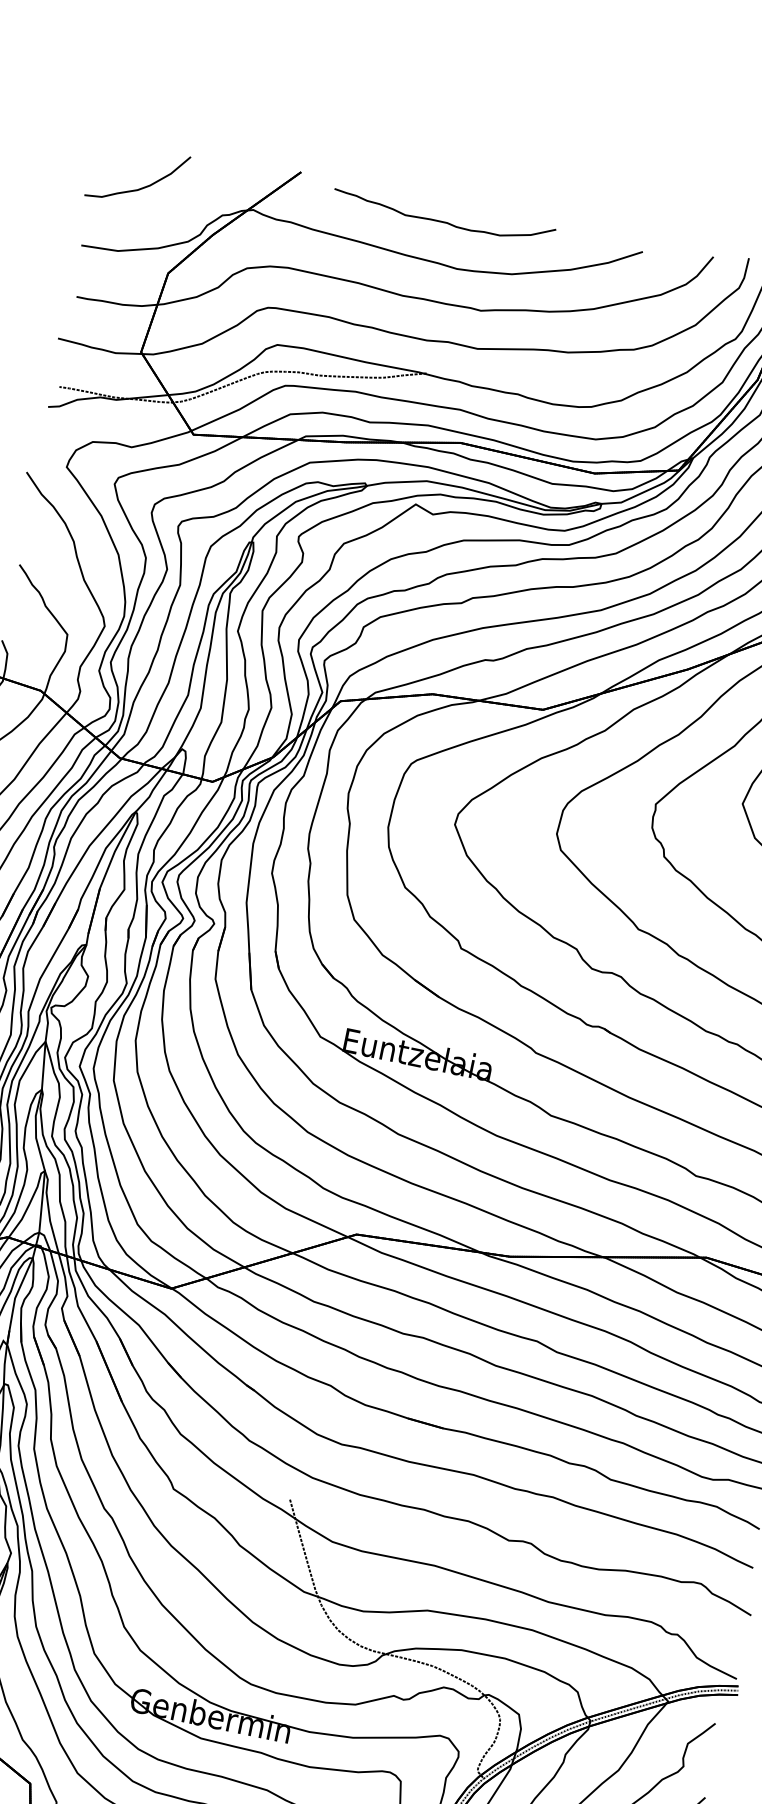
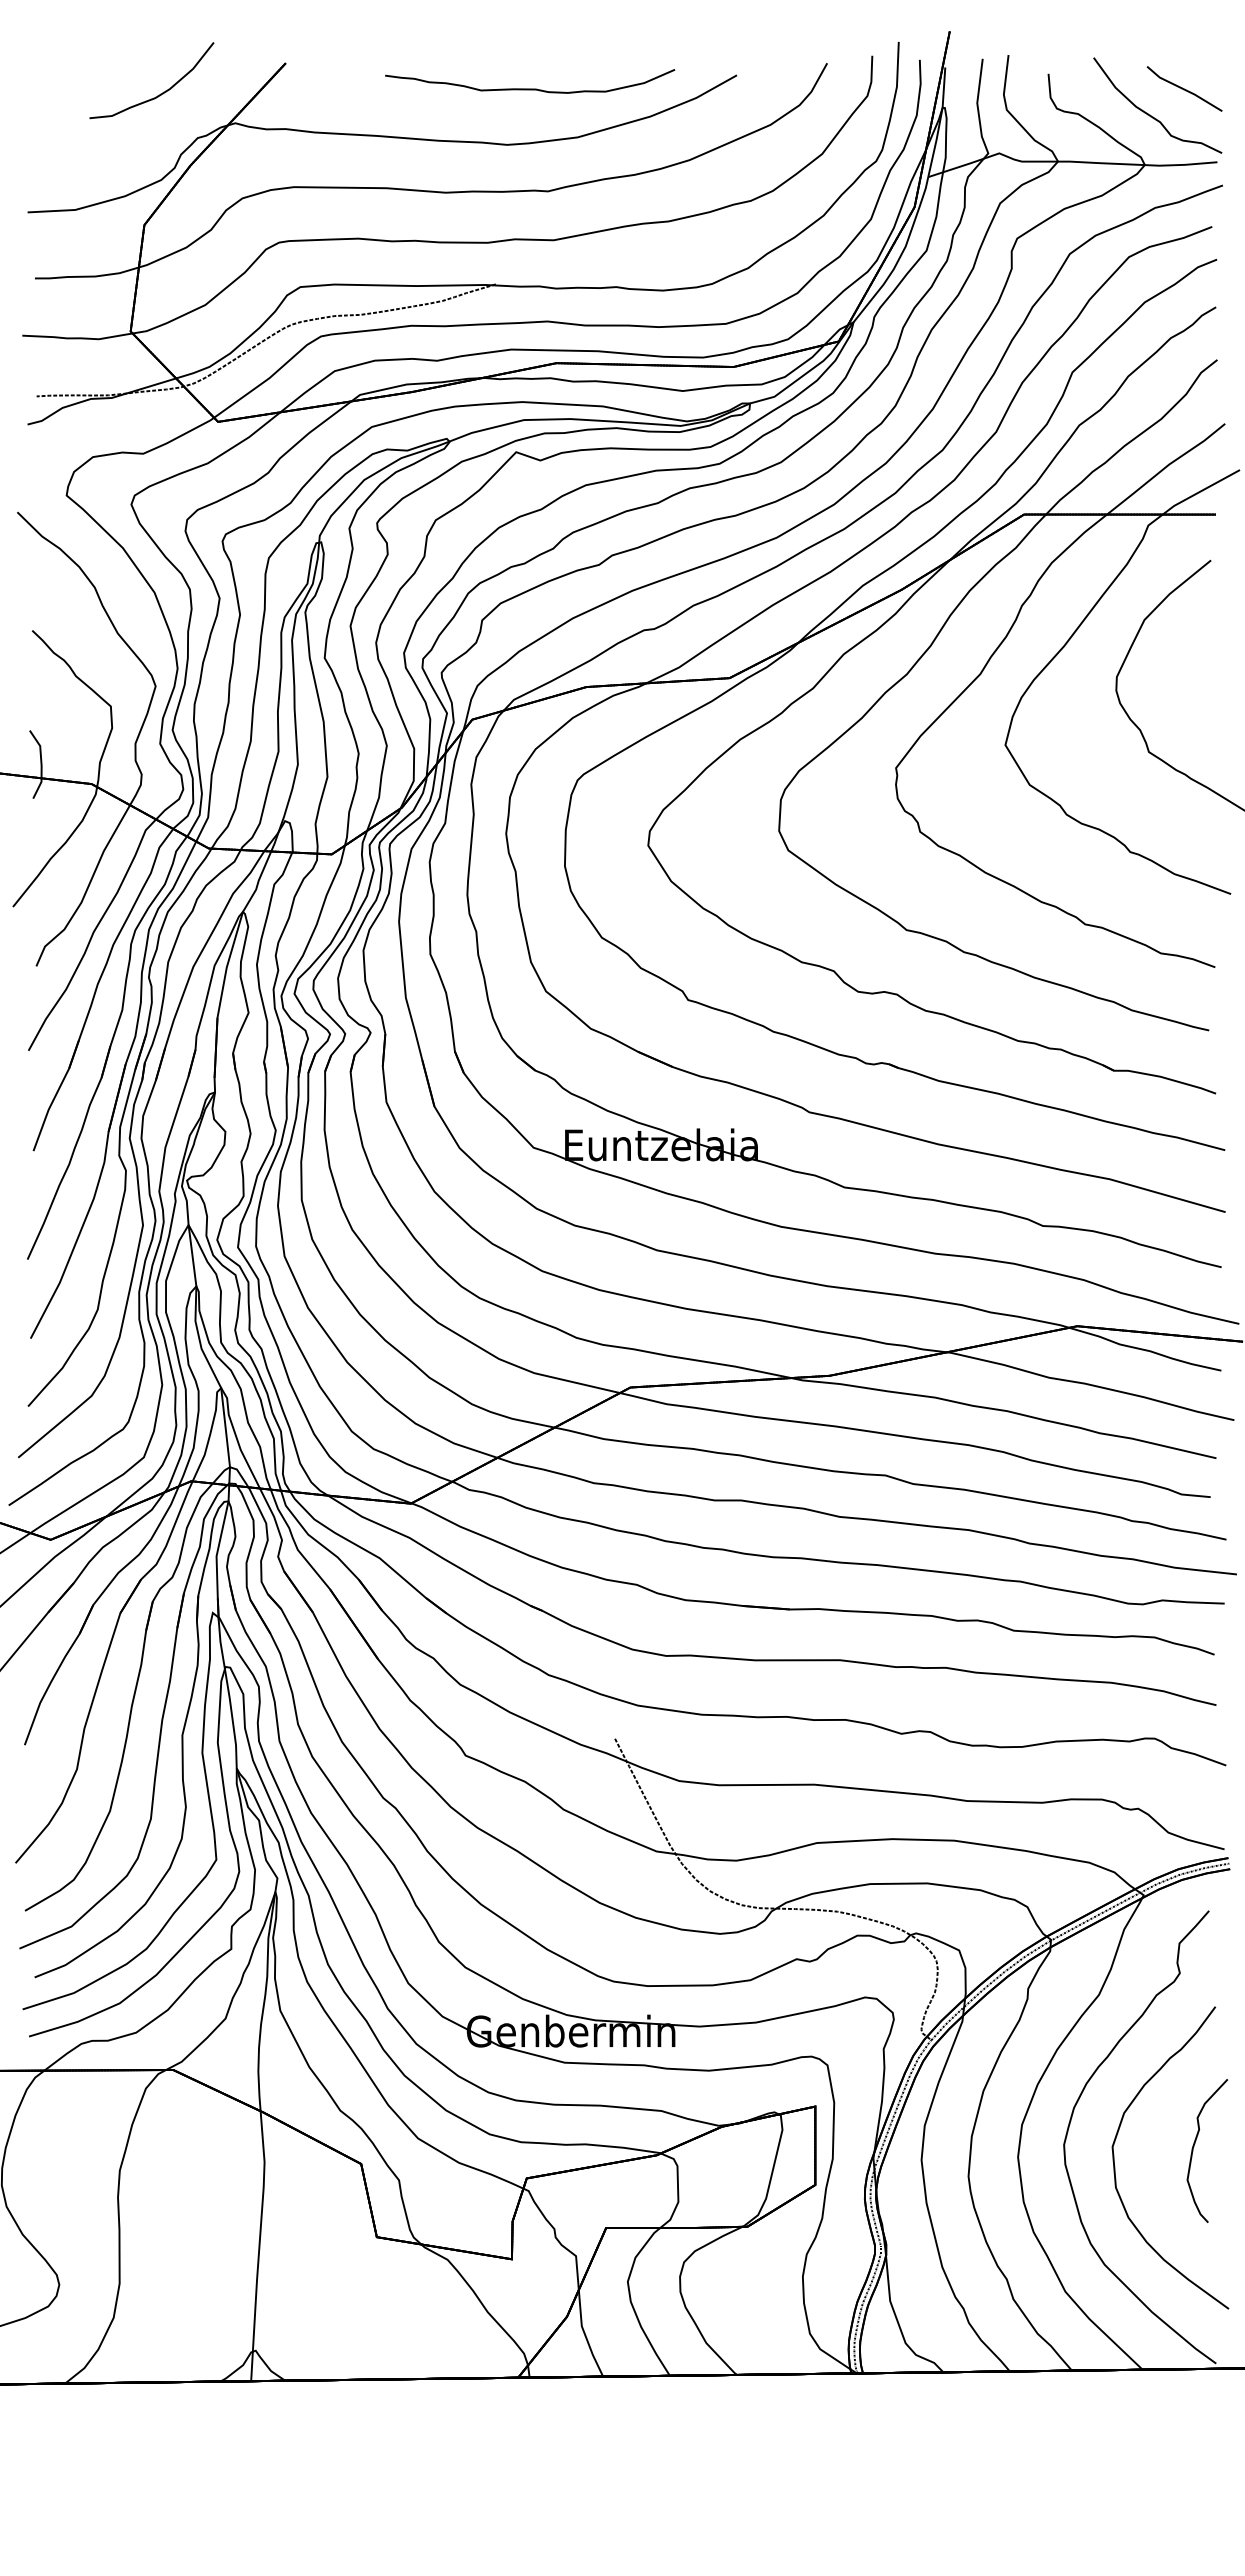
curve: (142, 187) -> (160, 93), moved
curve: (443, 221) -> (530, 88), moved

